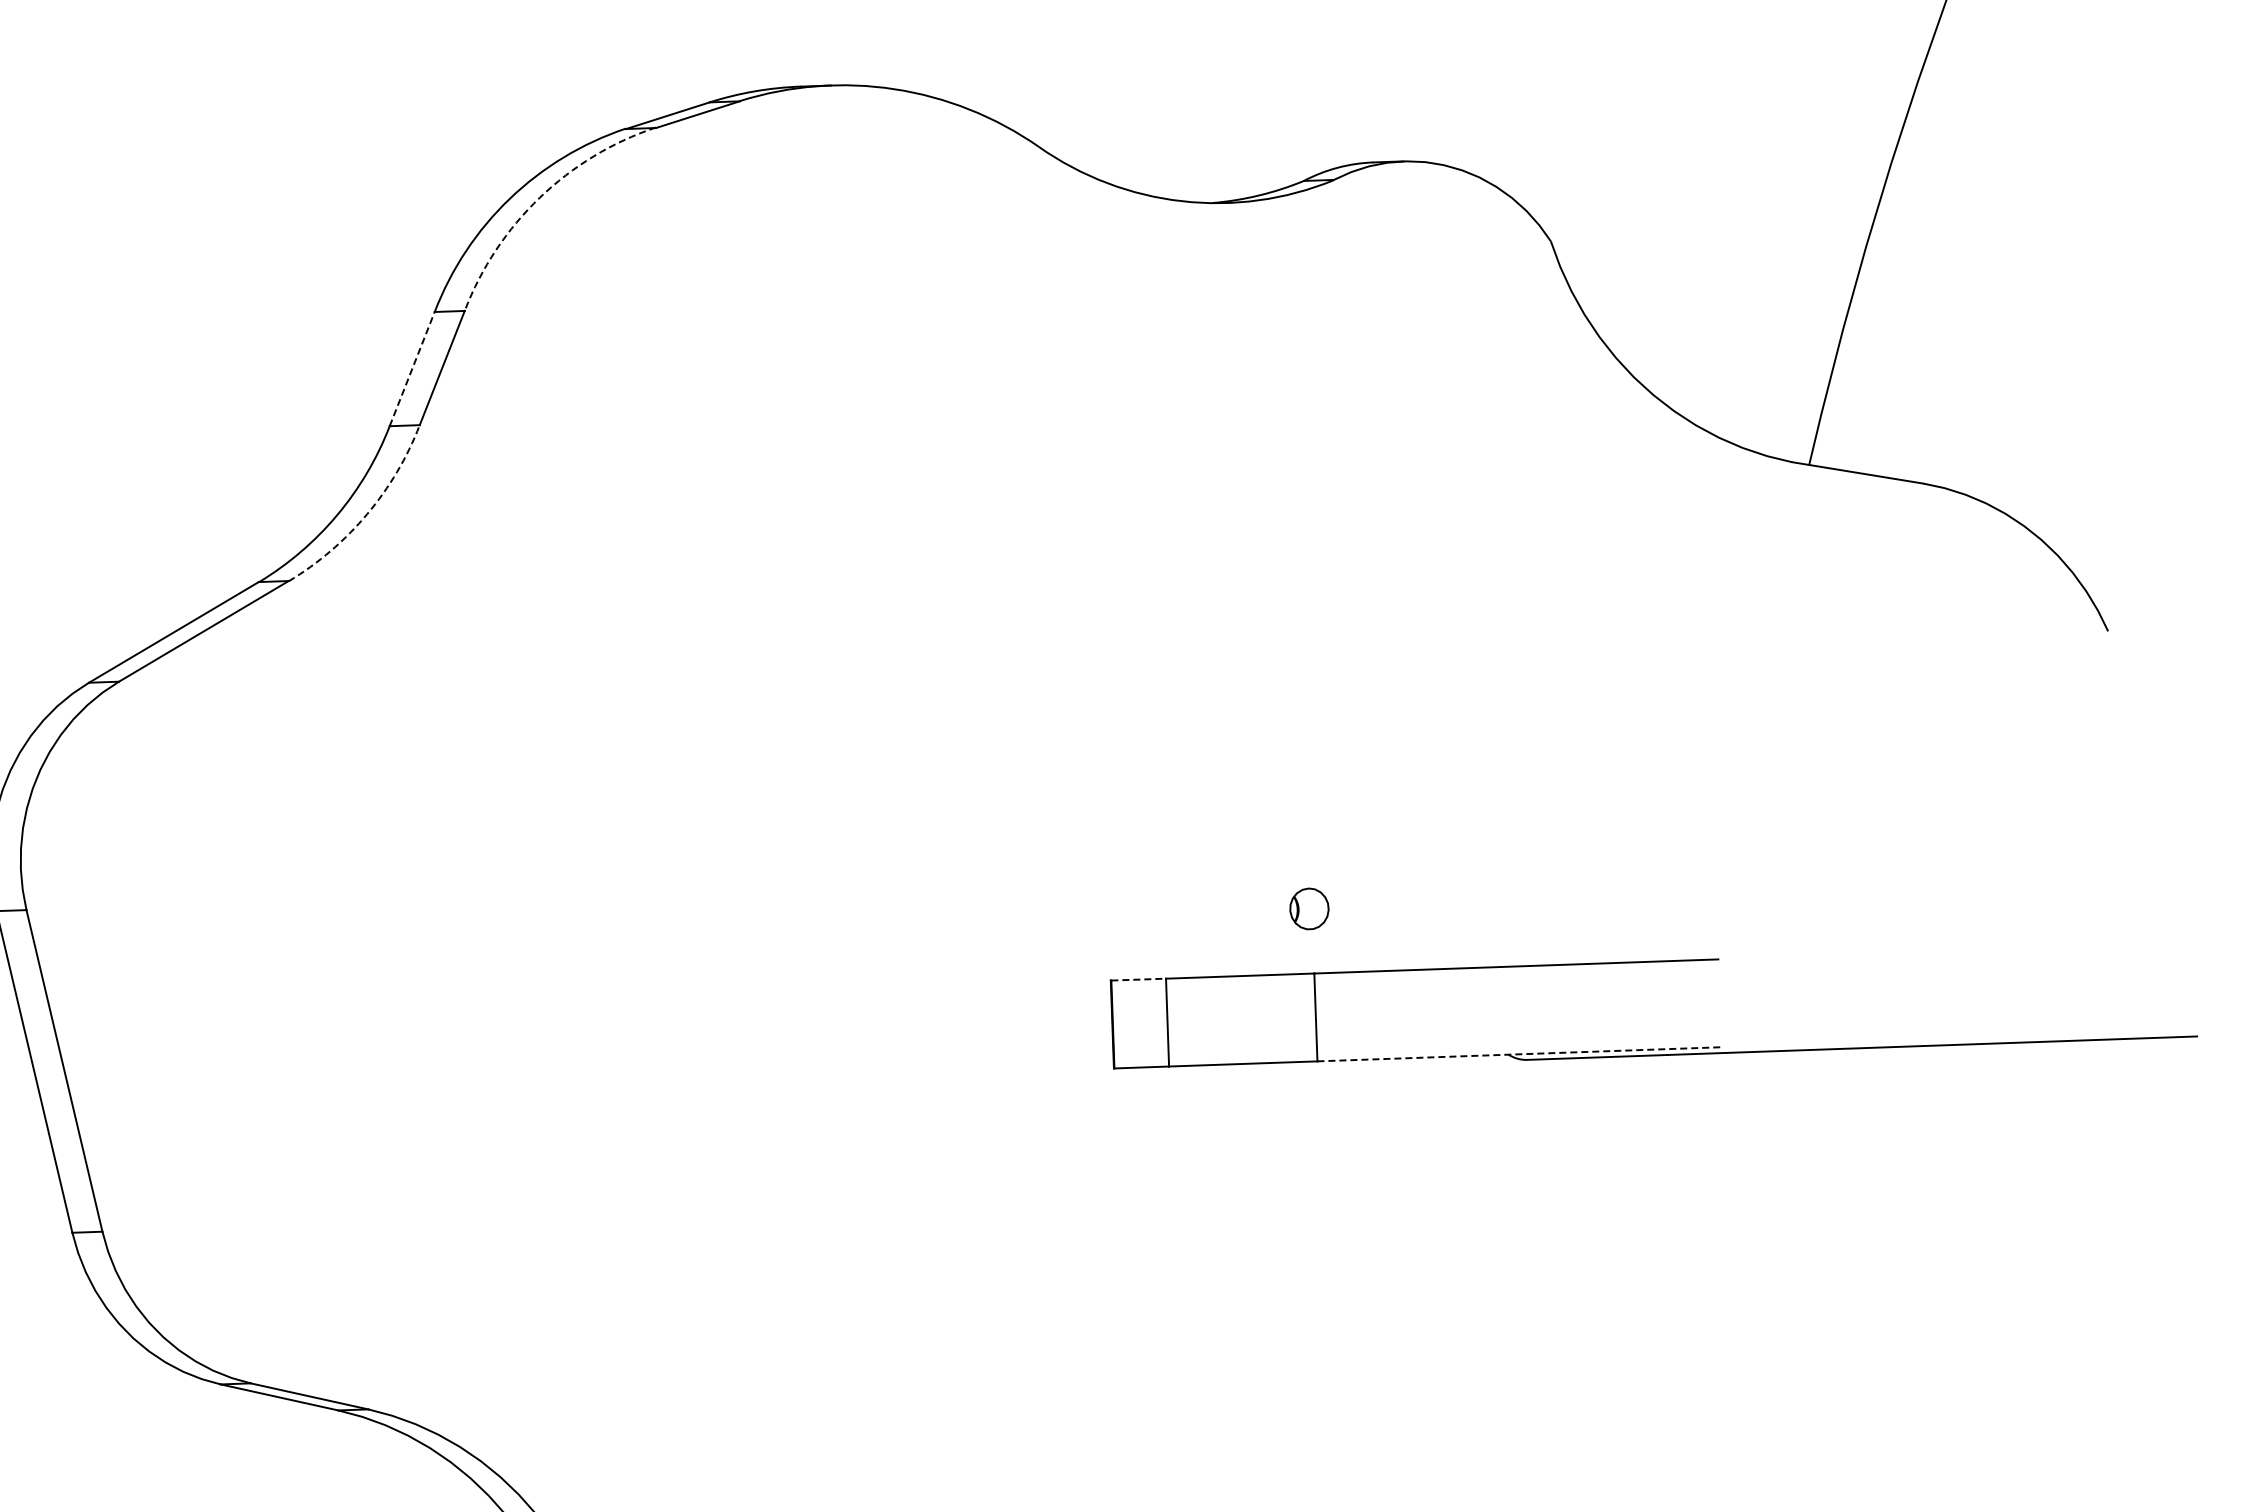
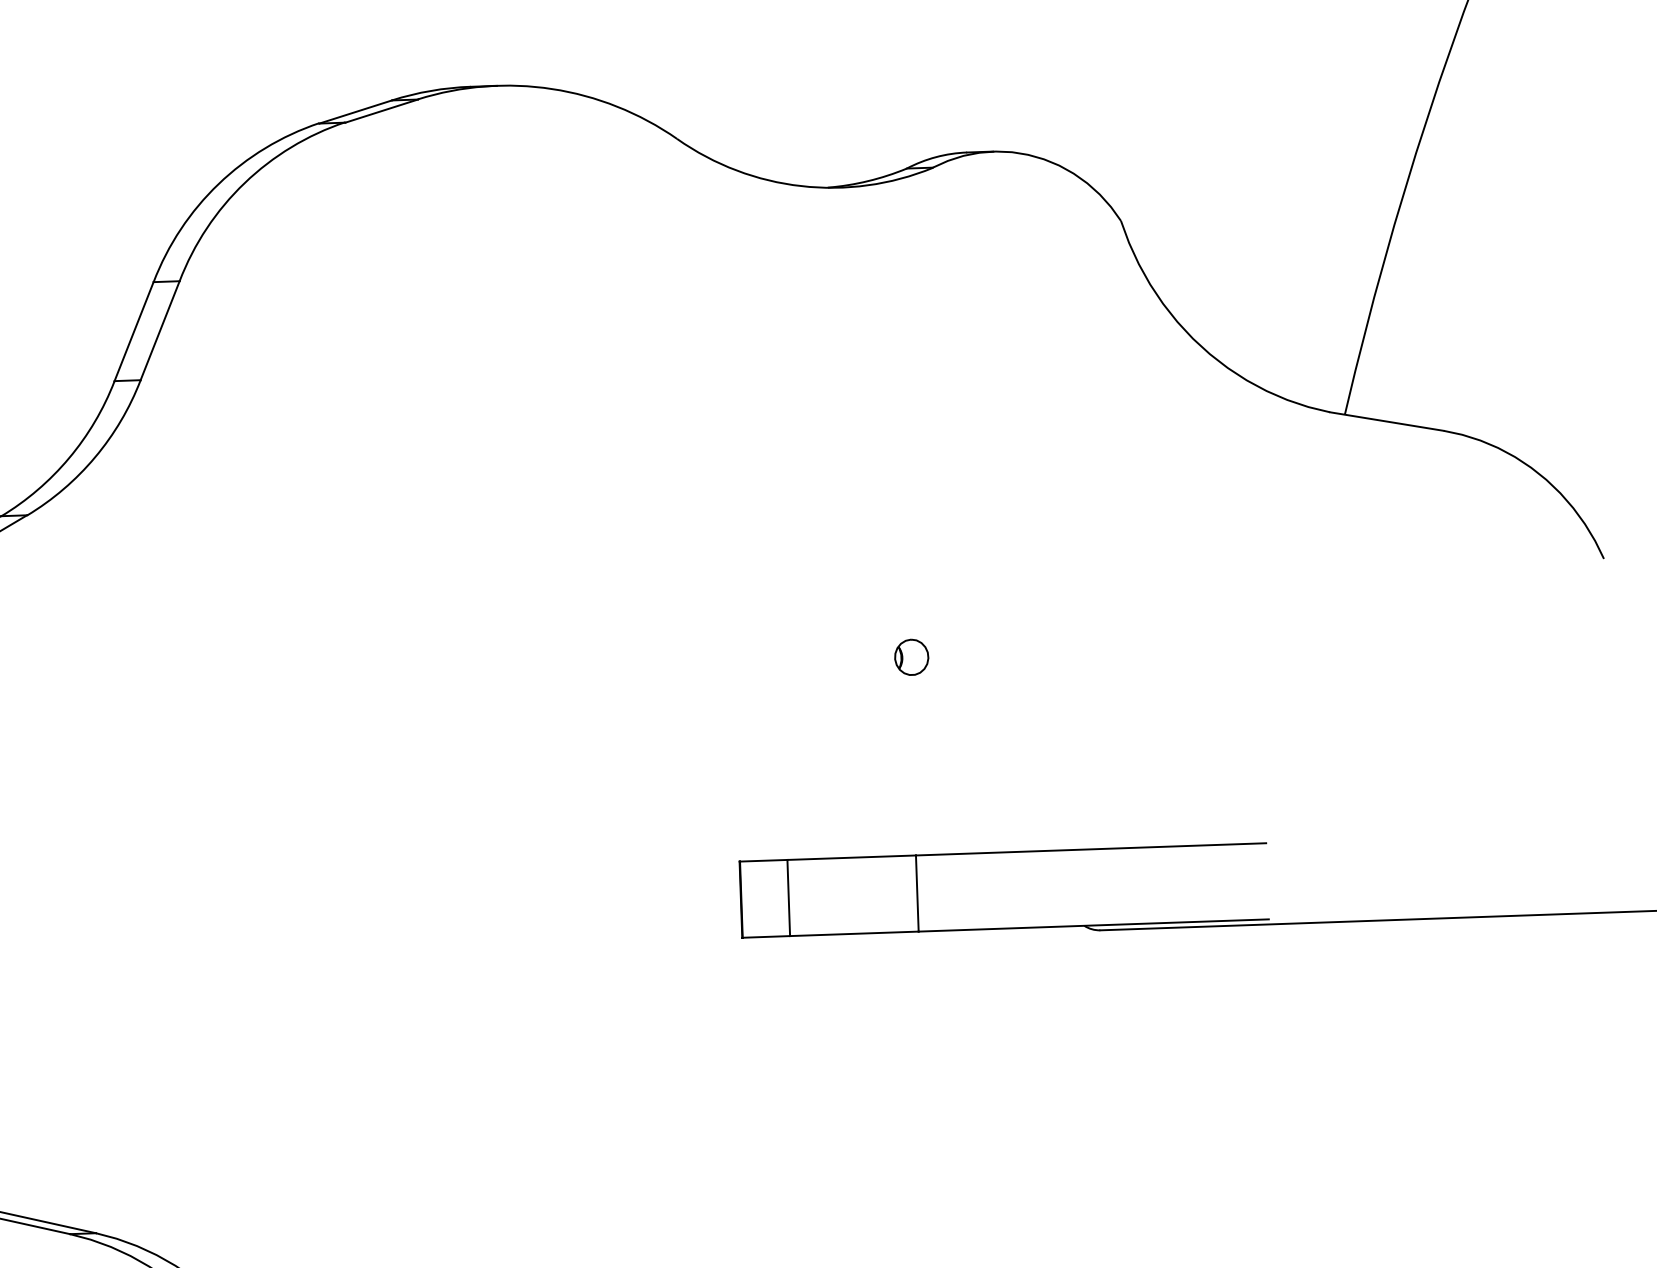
arc: (539, 197) -> (244, 182), dashed -> solid
line: (412, 368) -> (134, 331), dashed -> solid
arc: (367, 514) -> (95, 457), dashed -> solid
part: (1309, 908) -> (911, 656), moved
line: (1139, 979) -> (764, 860), dashed -> solid
line: (1519, 1054) -> (1093, 925), dashed -> solid

